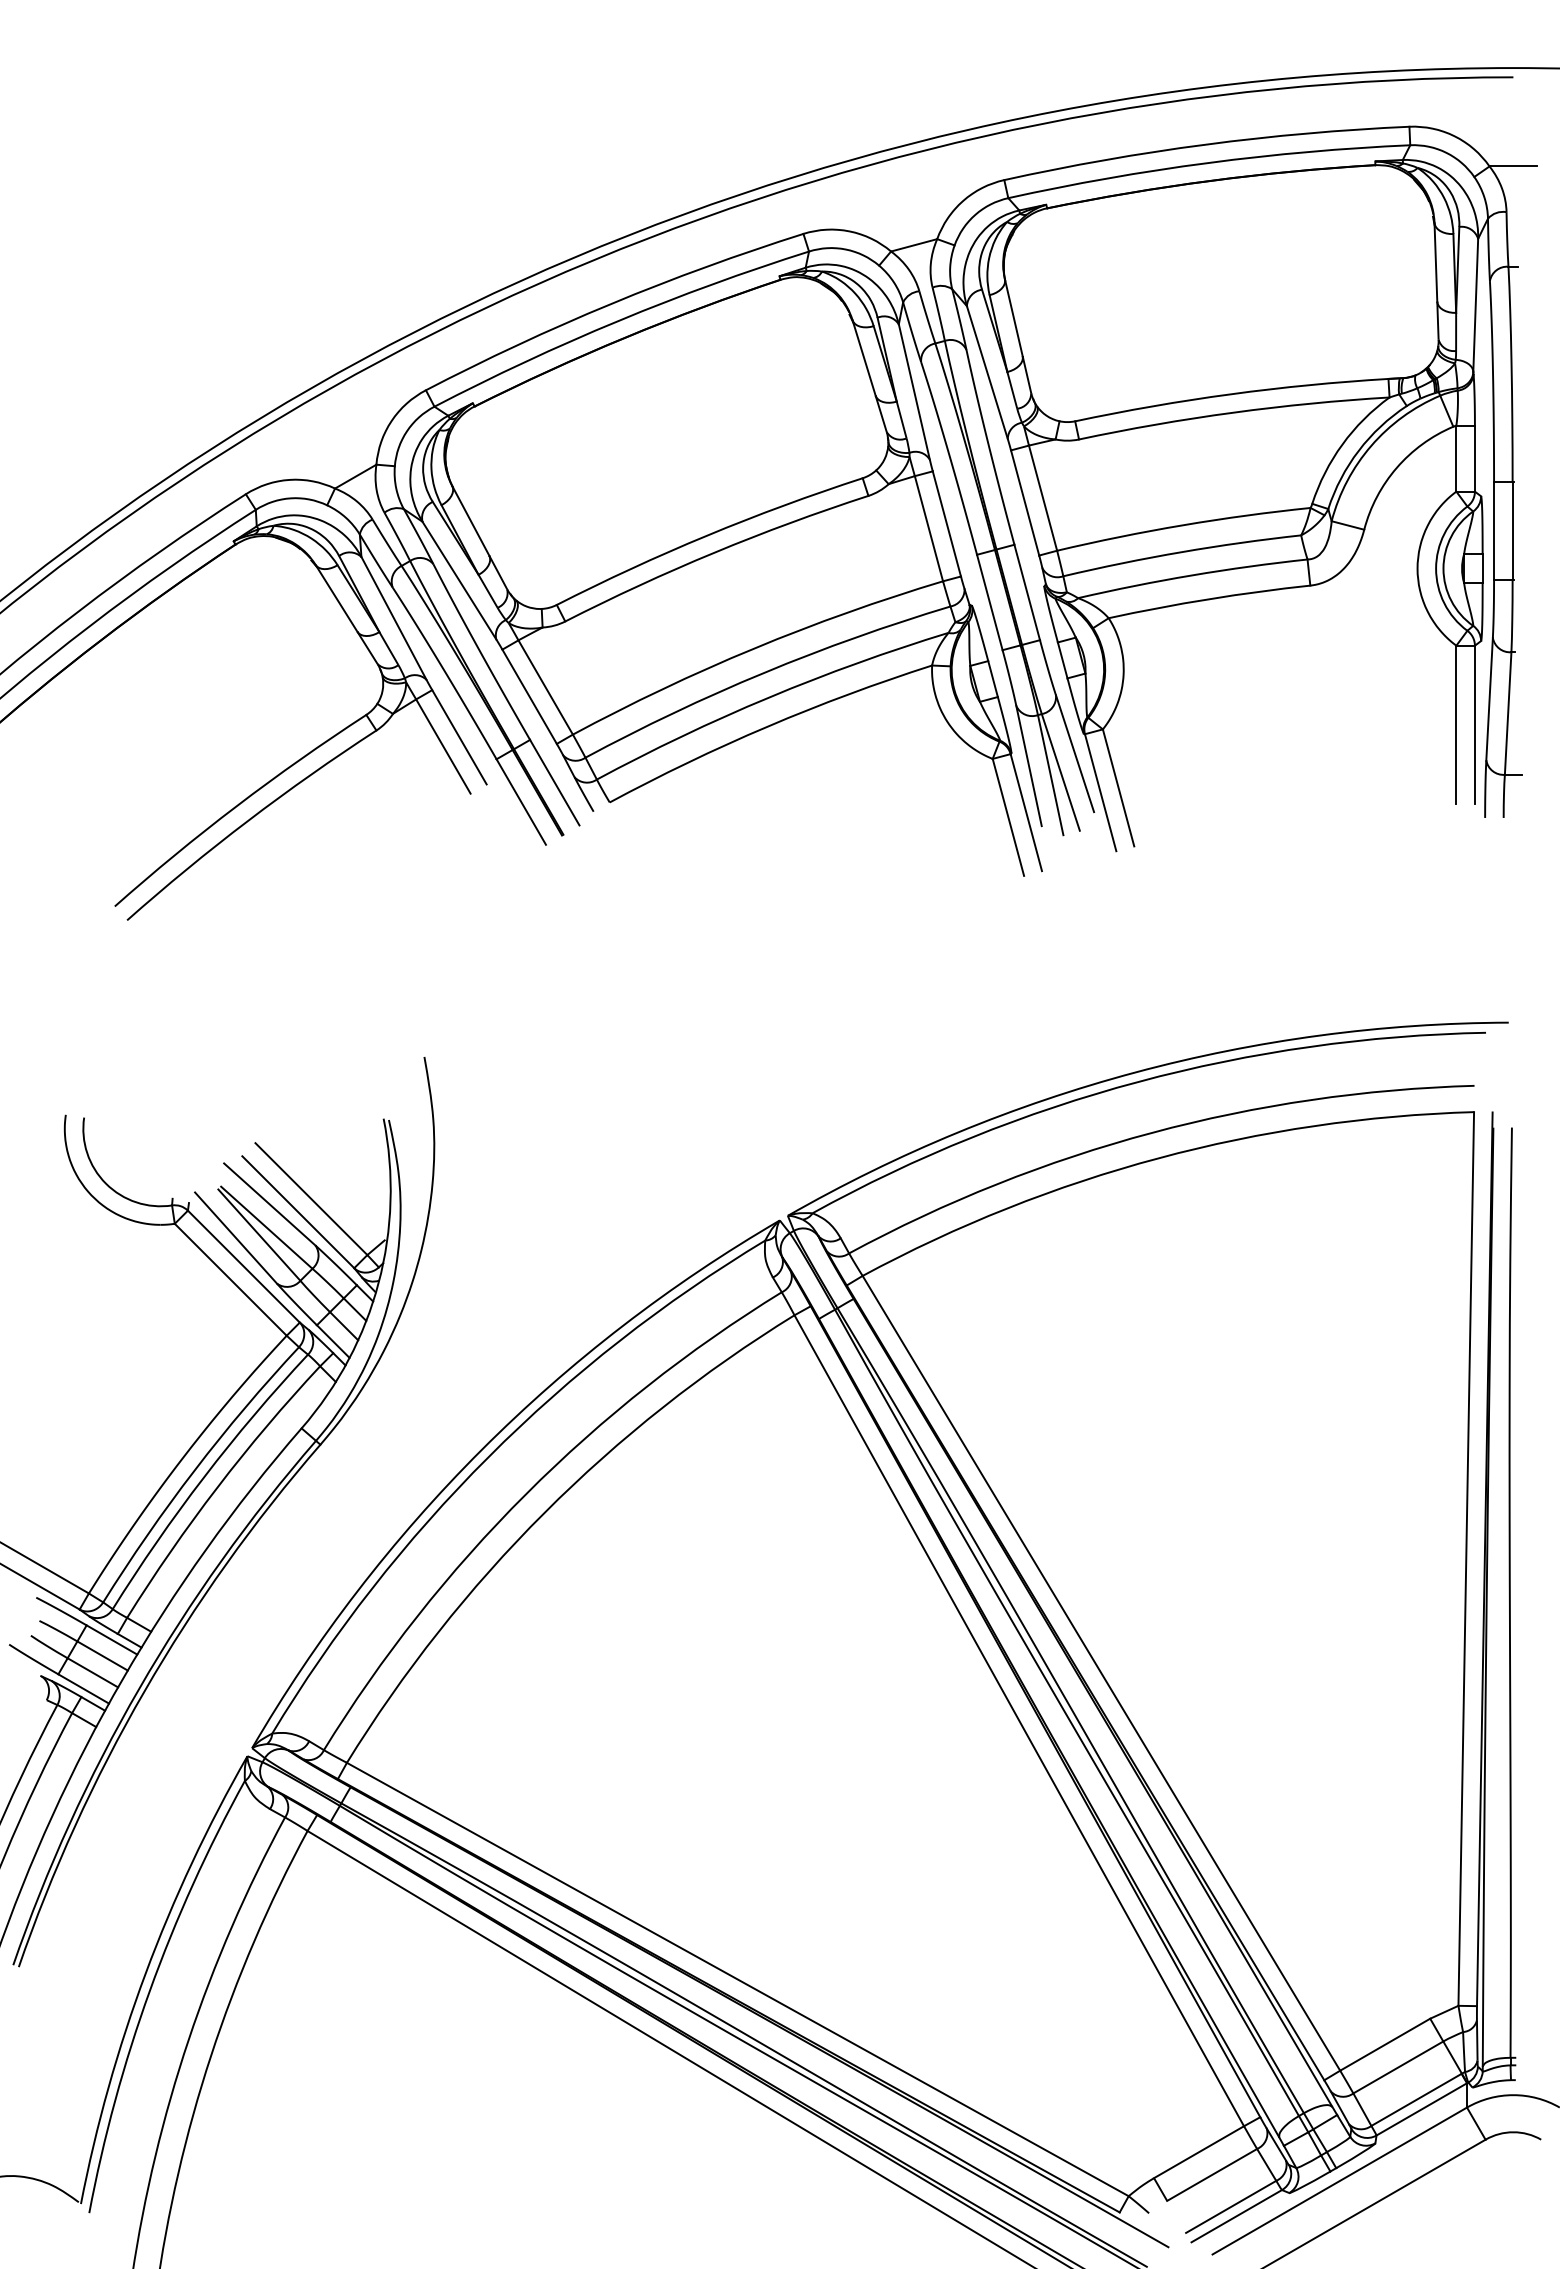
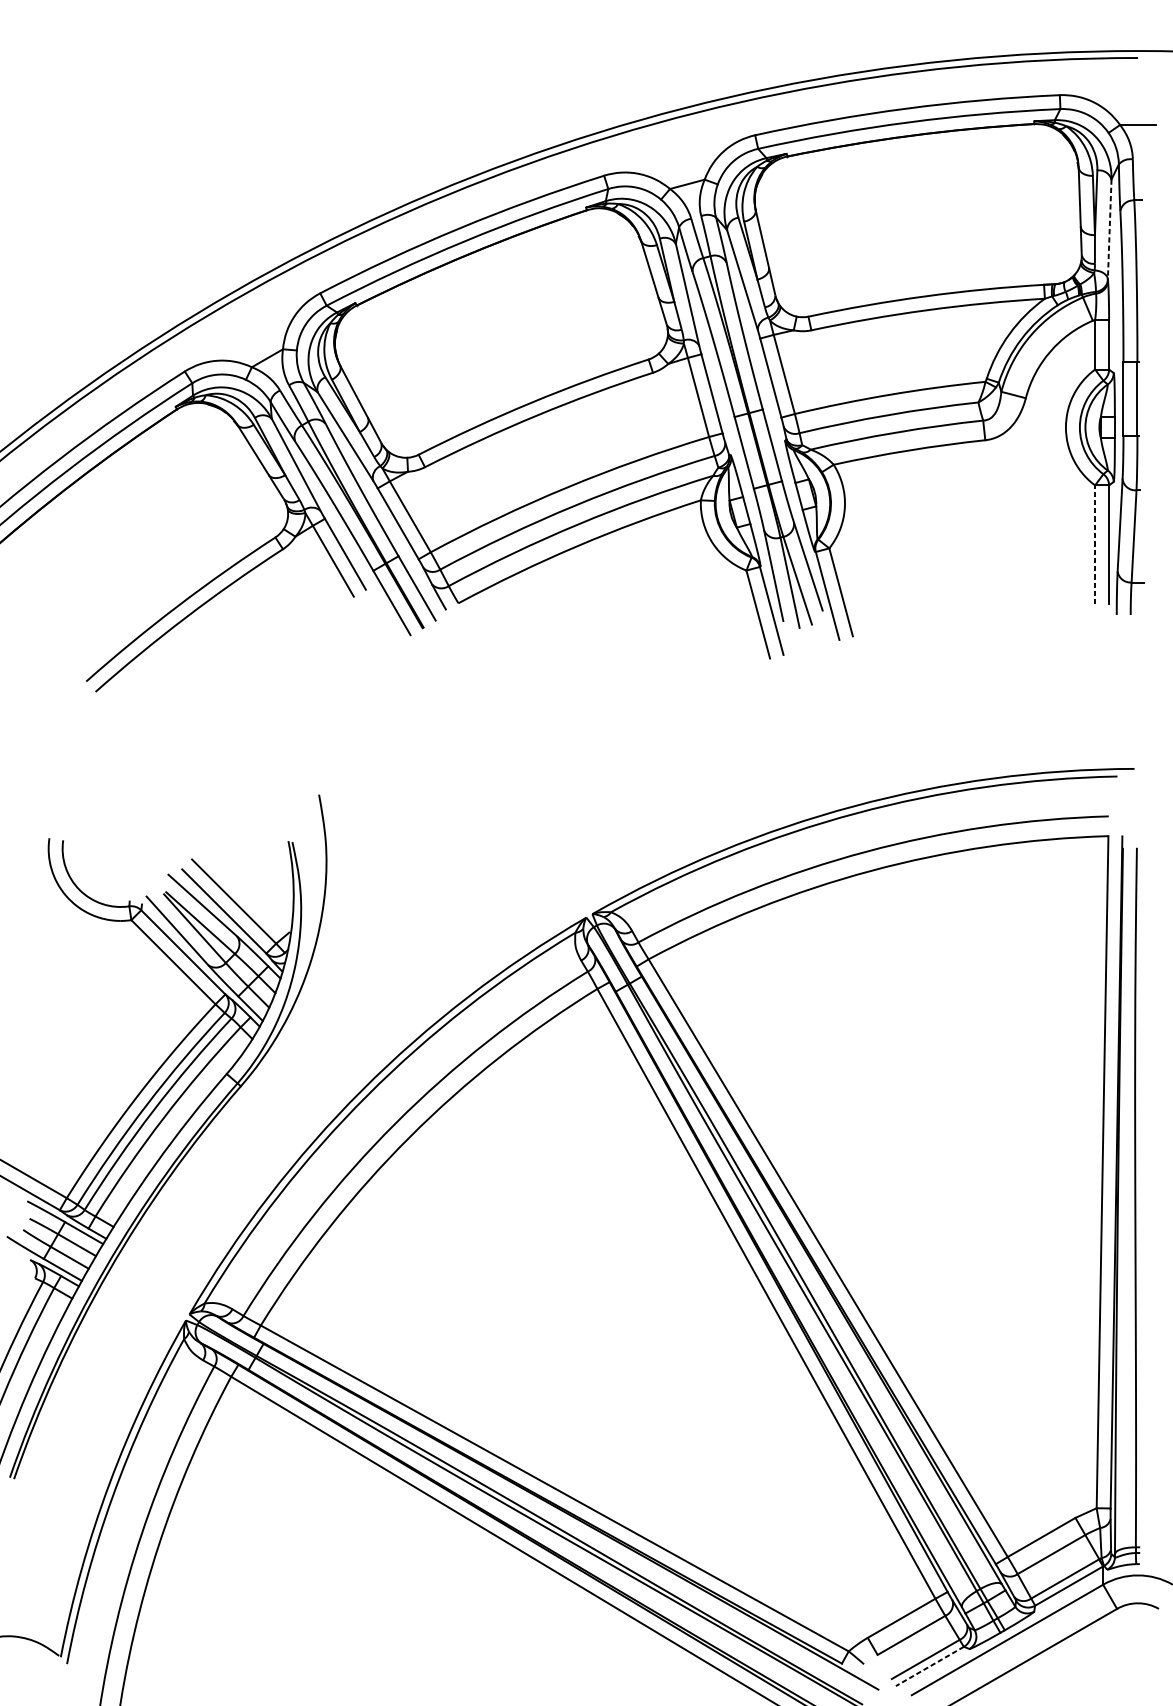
line: (1475, 305) -> (1109, 229), solid -> dashed
line: (1456, 724) -> (1095, 544), solid -> dashed
line: (1236, 2216) -> (929, 1666), solid -> dashed

